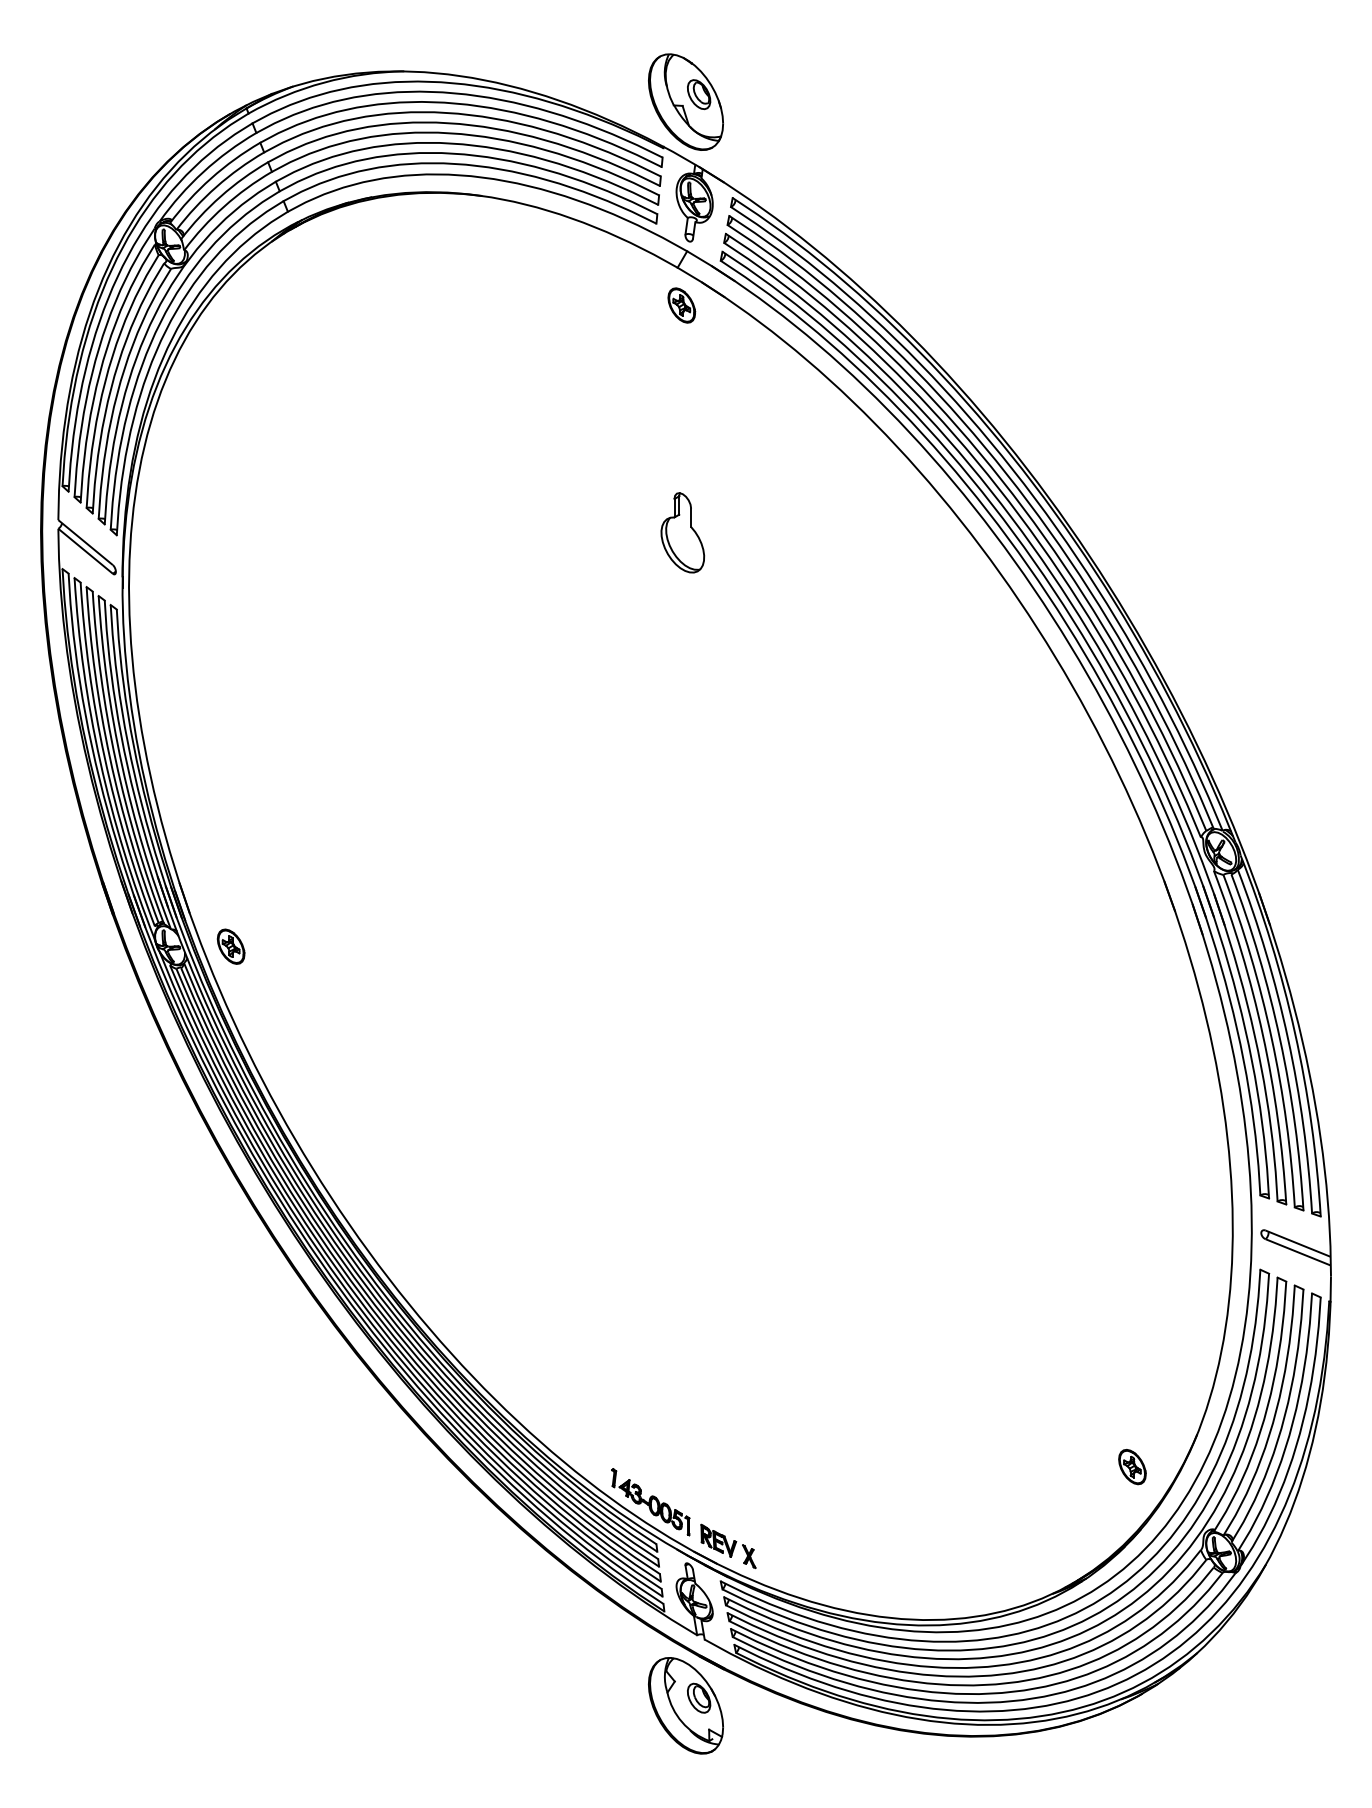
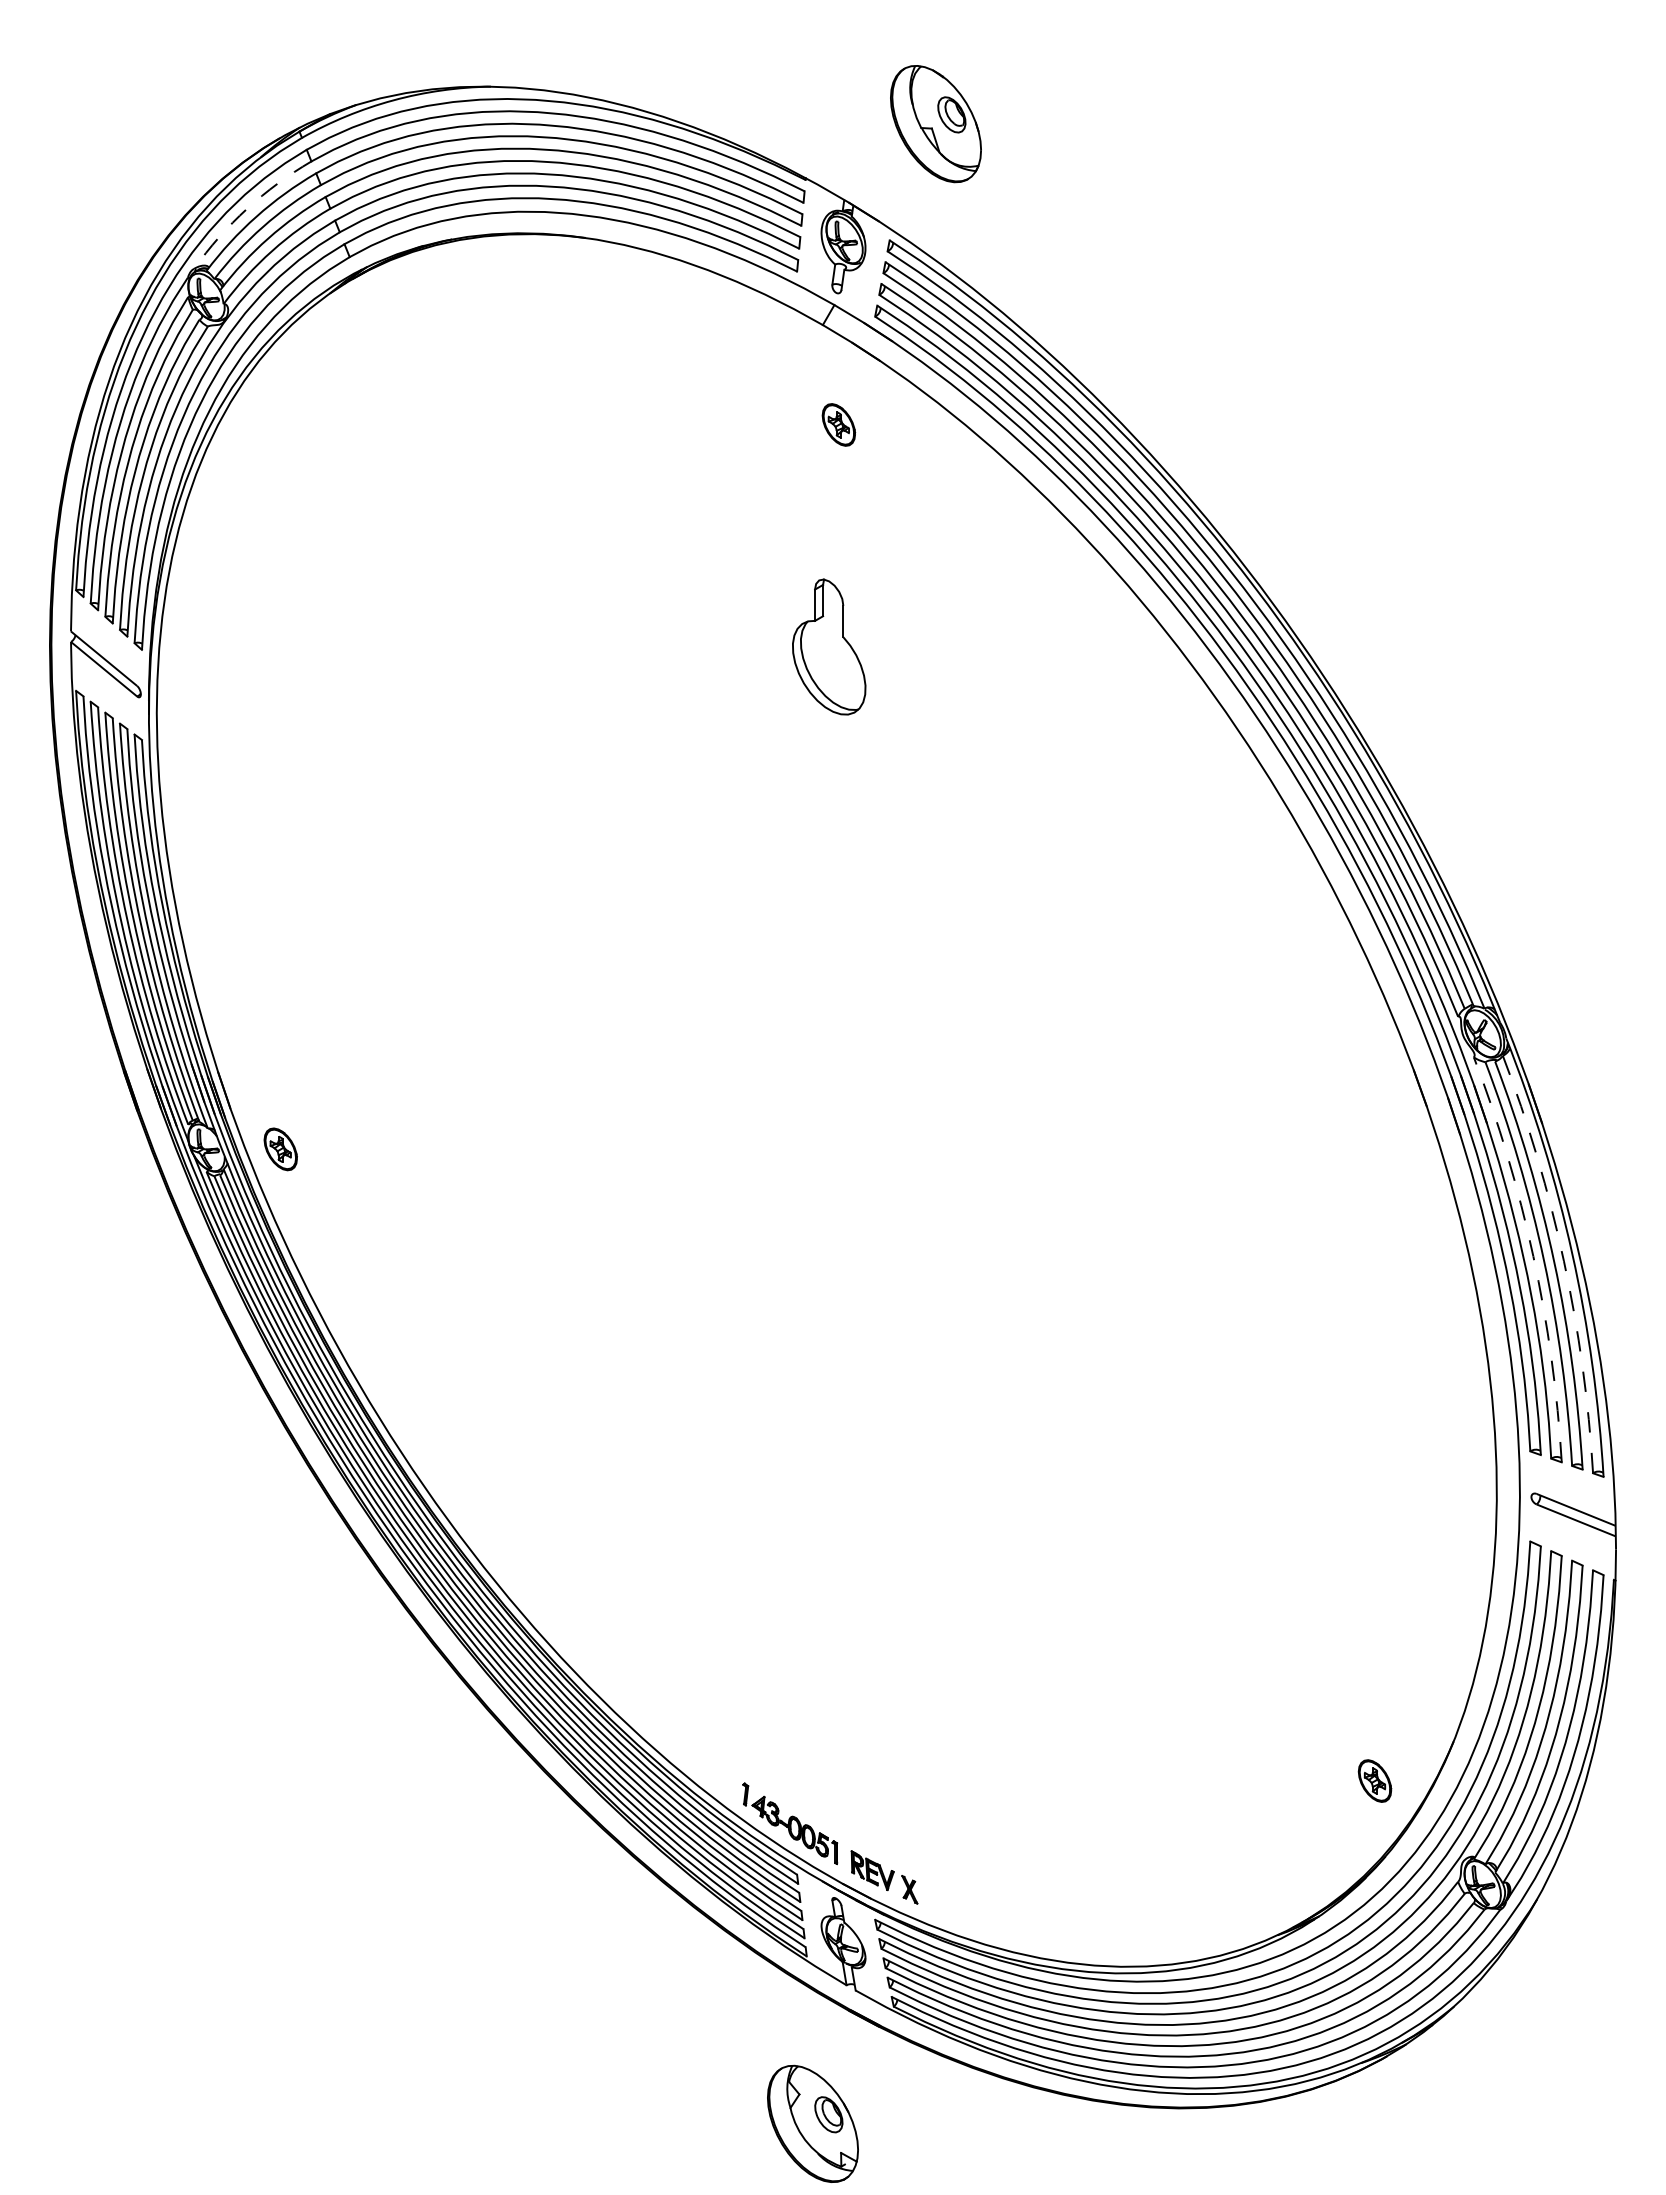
part: (685, 102) -> (935, 124), moved
arc: (203, 171) -> (247, 208), solid -> dashed
part: (681, 305) -> (838, 424), moved
part: (682, 532) -> (828, 646), size x1.4
arc: (1263, 1034) -> (1533, 1256), solid -> dashed
arc: (1287, 1039) -> (1563, 1261), solid -> dashed
part: (685, 1705) -> (812, 2123), moved

